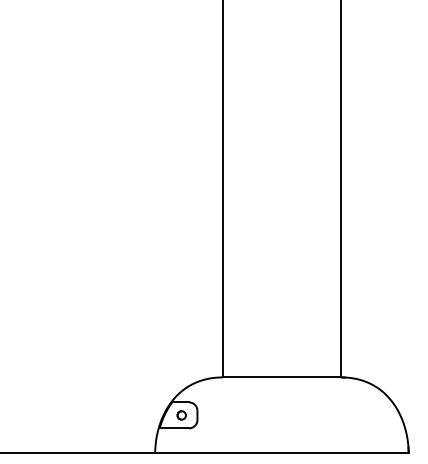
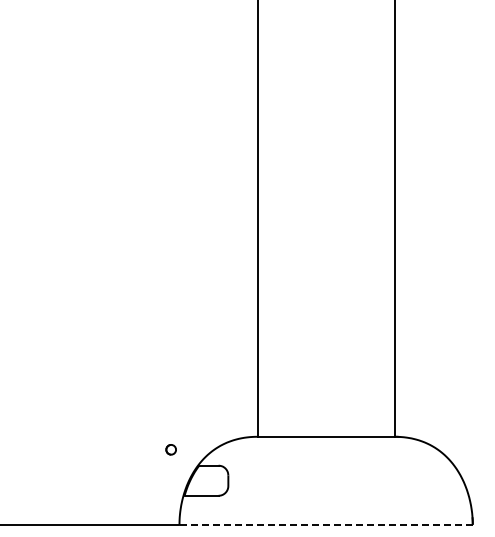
circle: (181, 415) -> (170, 449), moved
line: (282, 453) -> (326, 524), solid -> dashed

